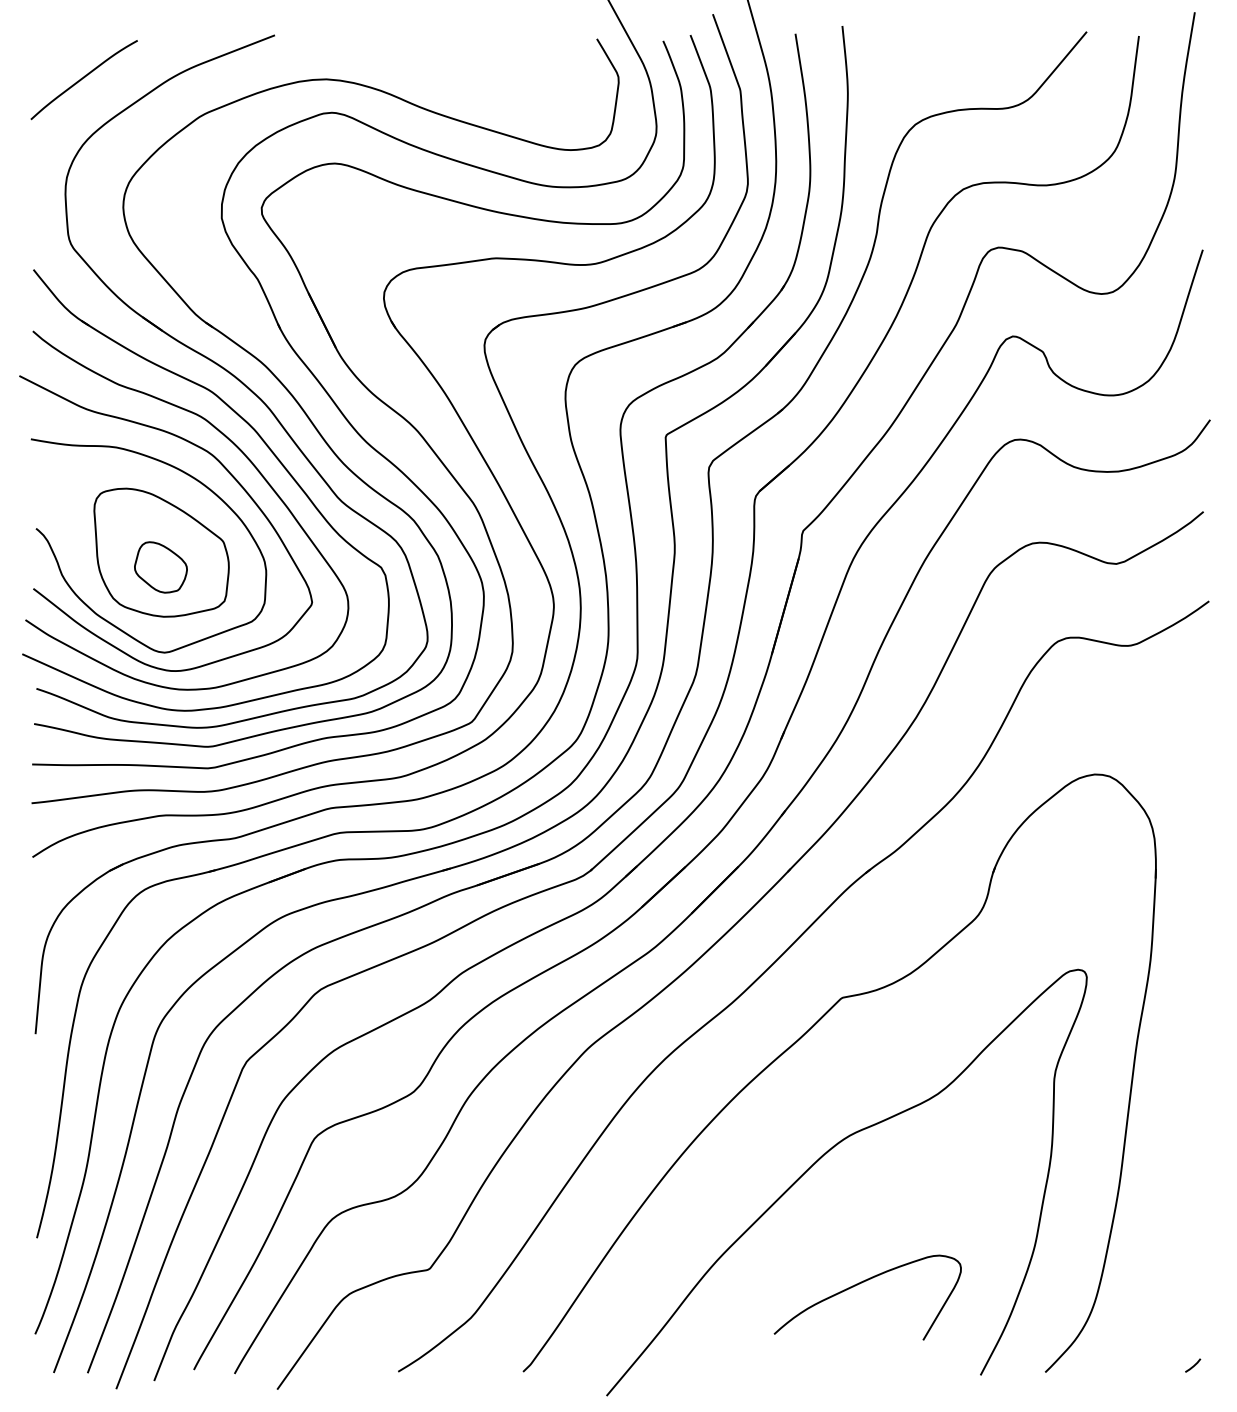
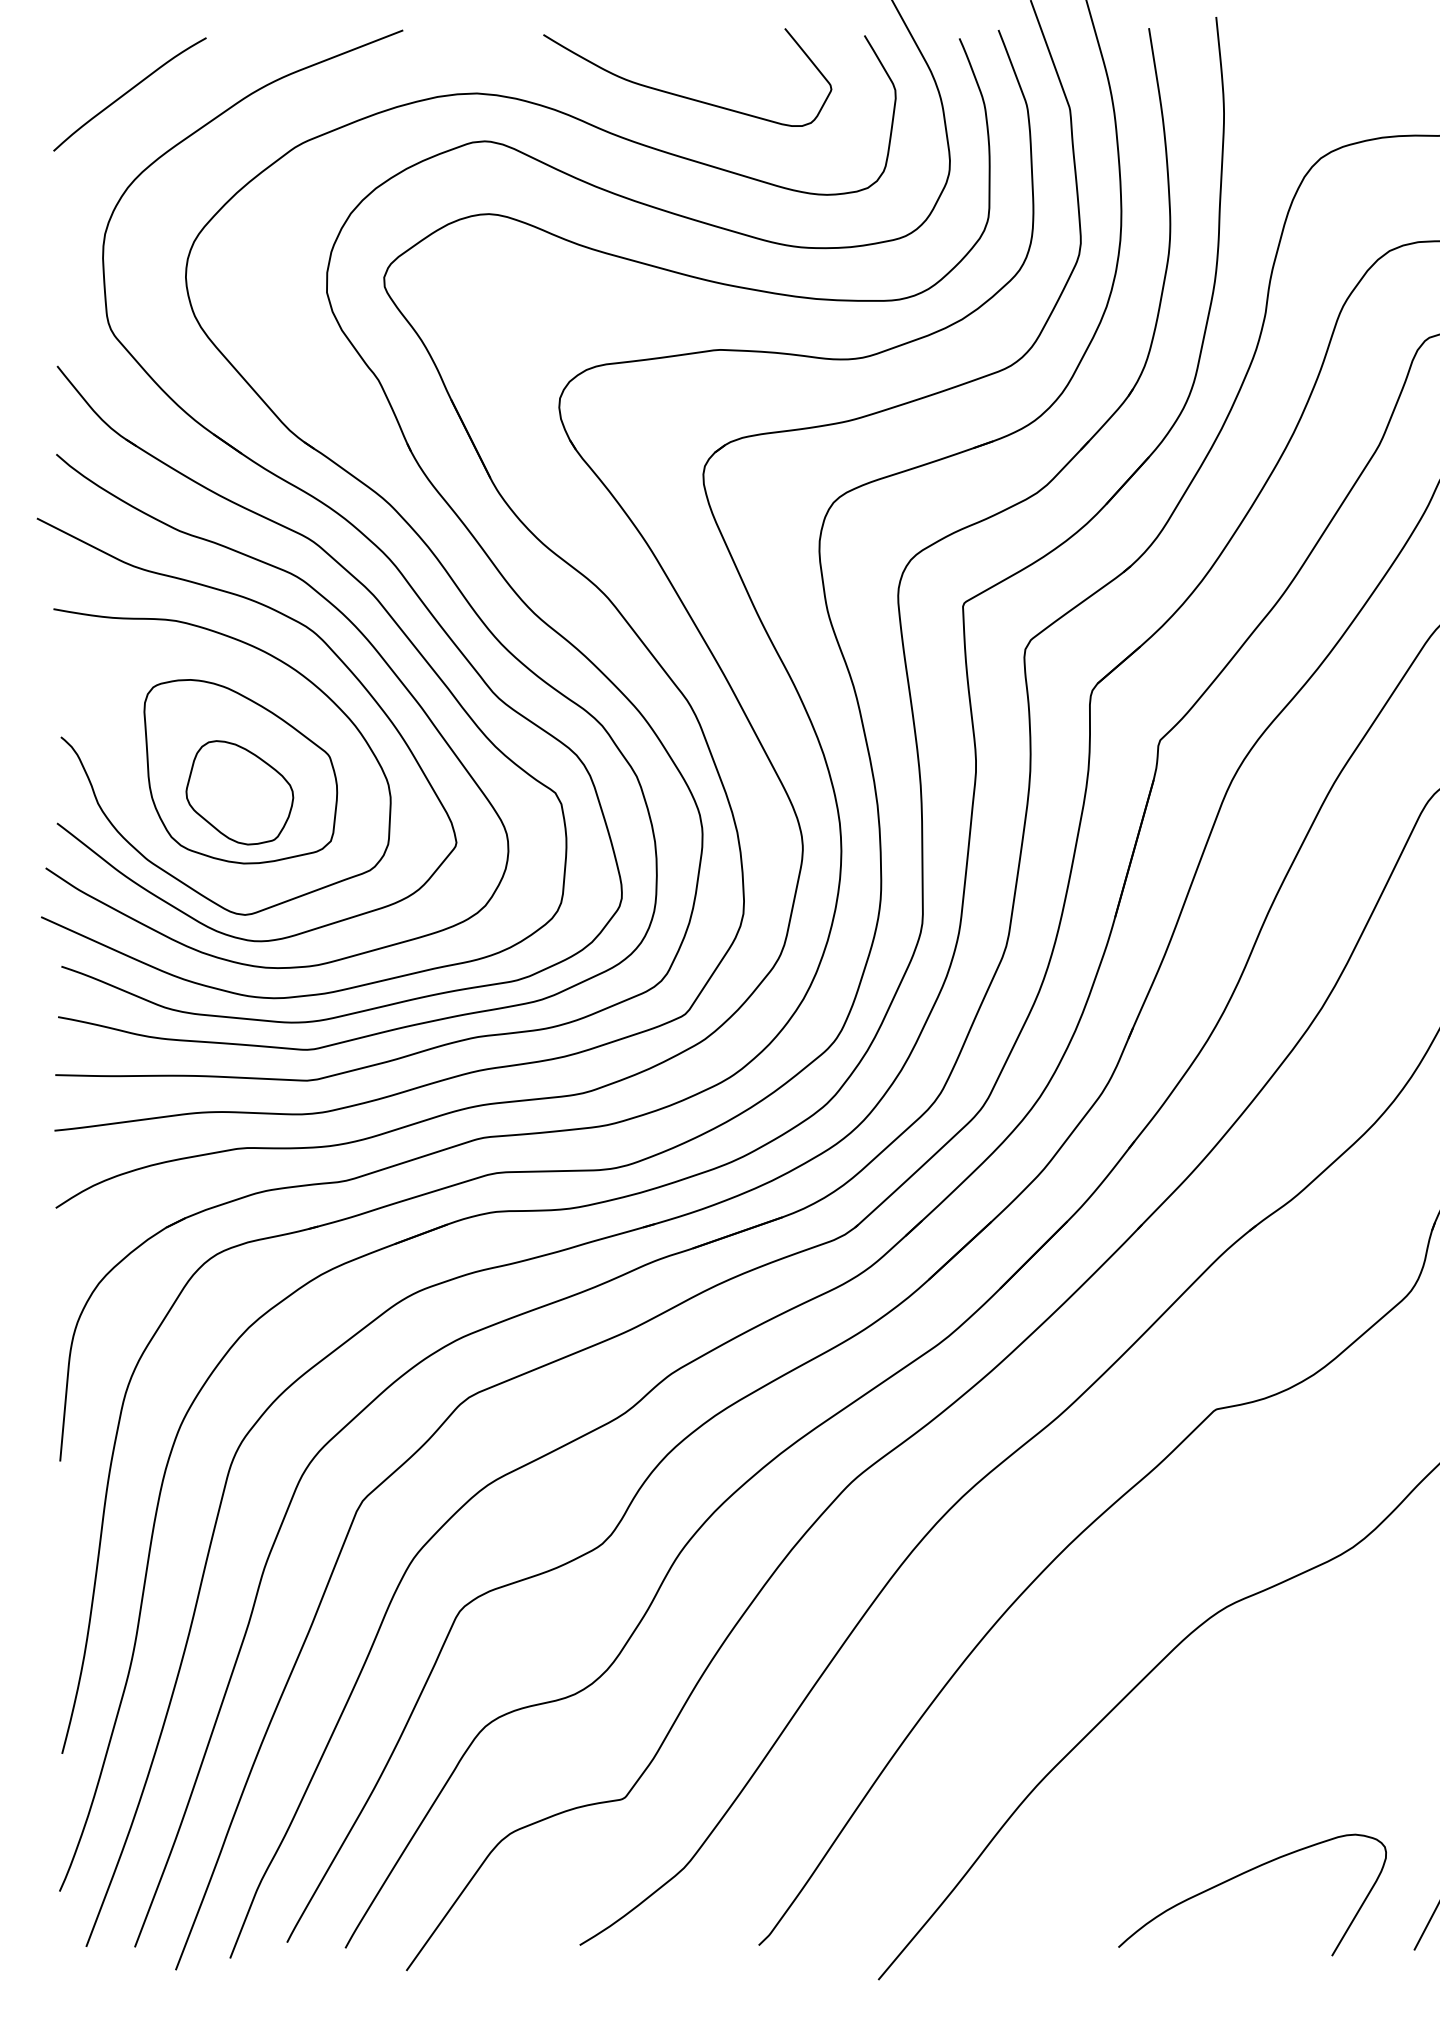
curve: (470, 80) -> (683, 95), added
part: (160, 567) -> (239, 792), size x1.43
curve: (861, 1283) -> (1243, 1874), moved

